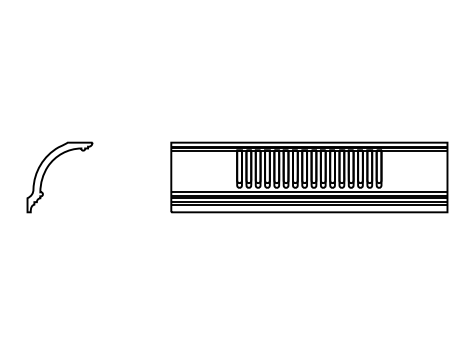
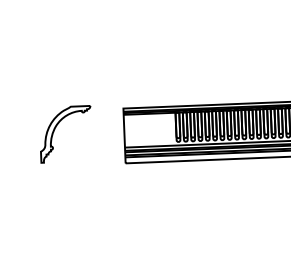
part: (46, 171) -> (55, 130), moved

